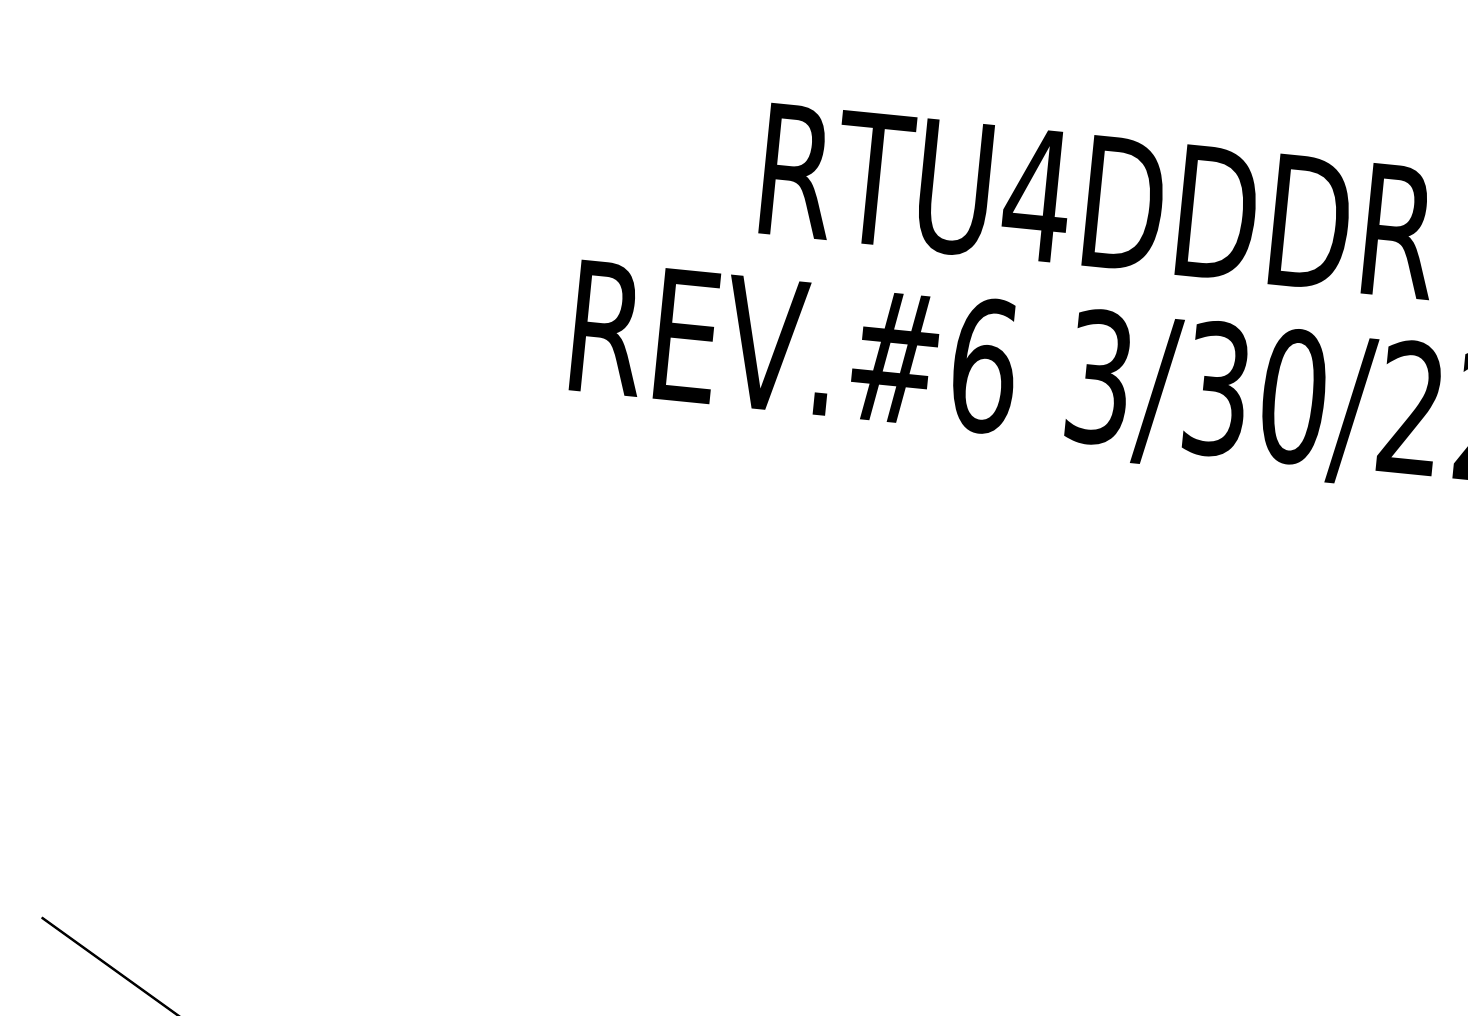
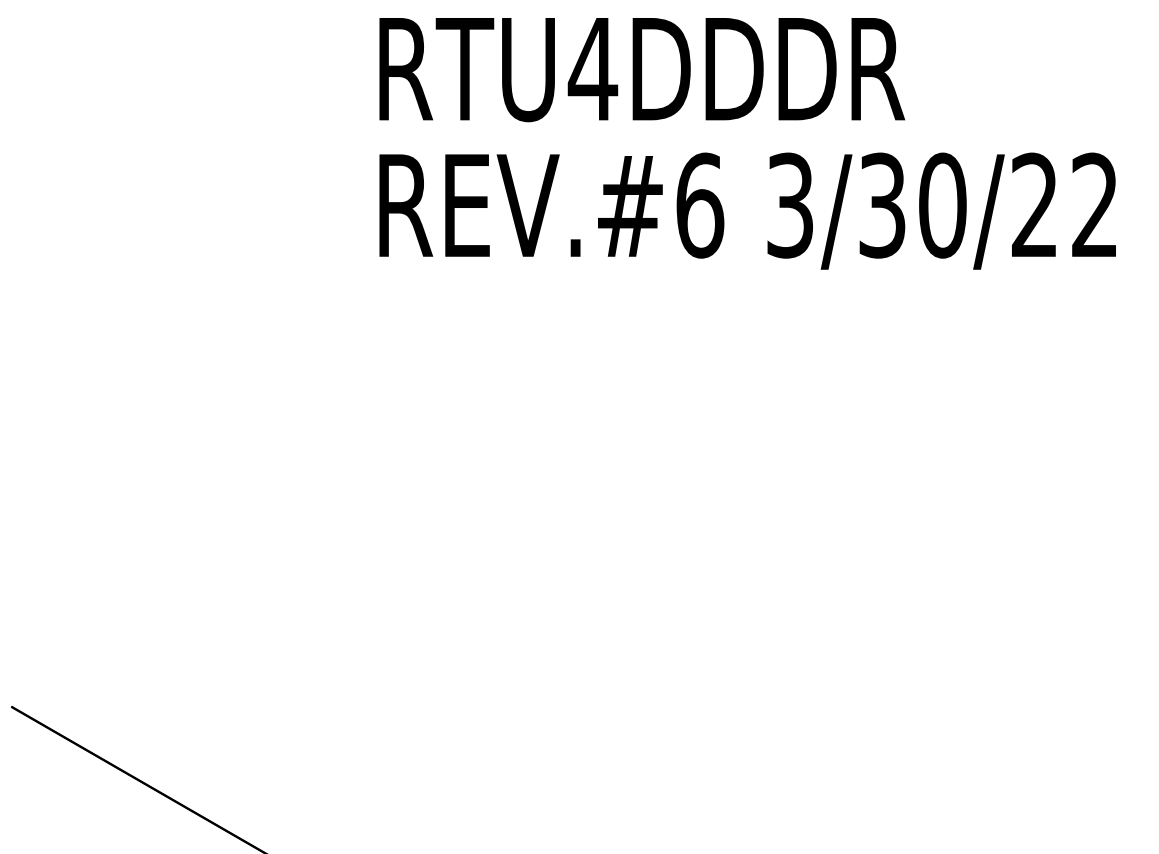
text: (1100, 203) -> (642, 70), moved

